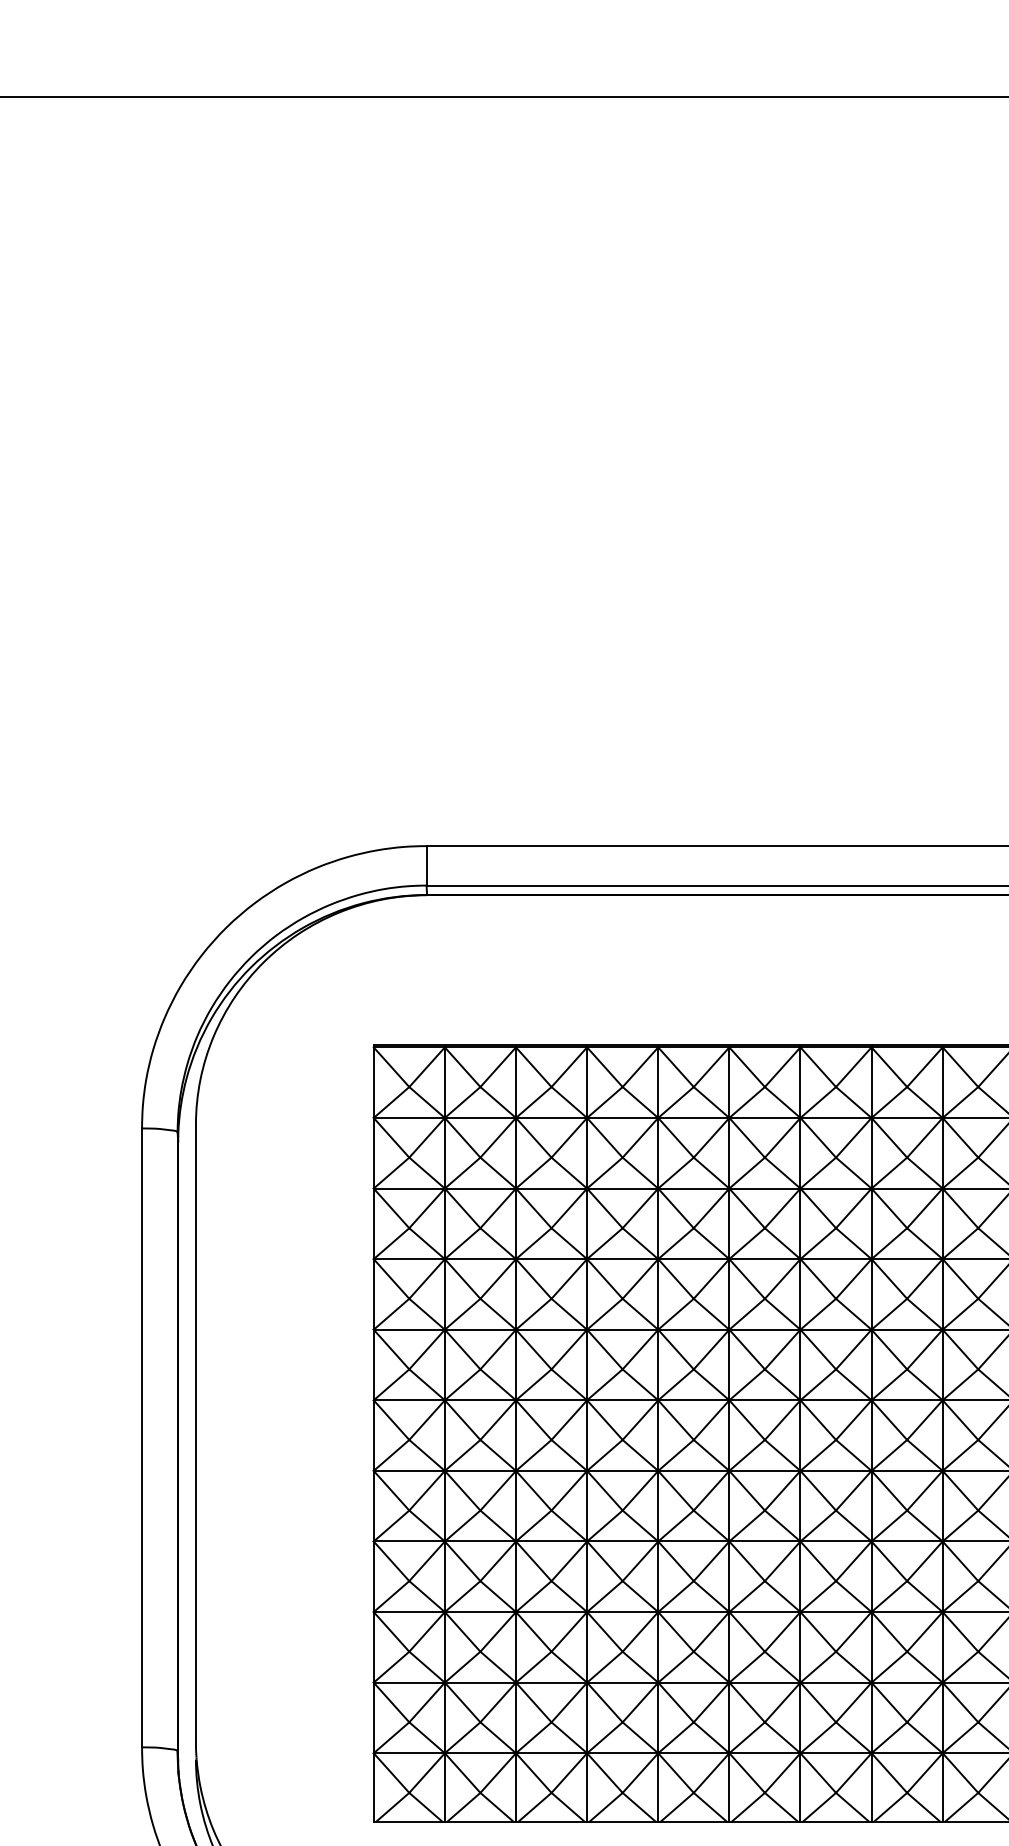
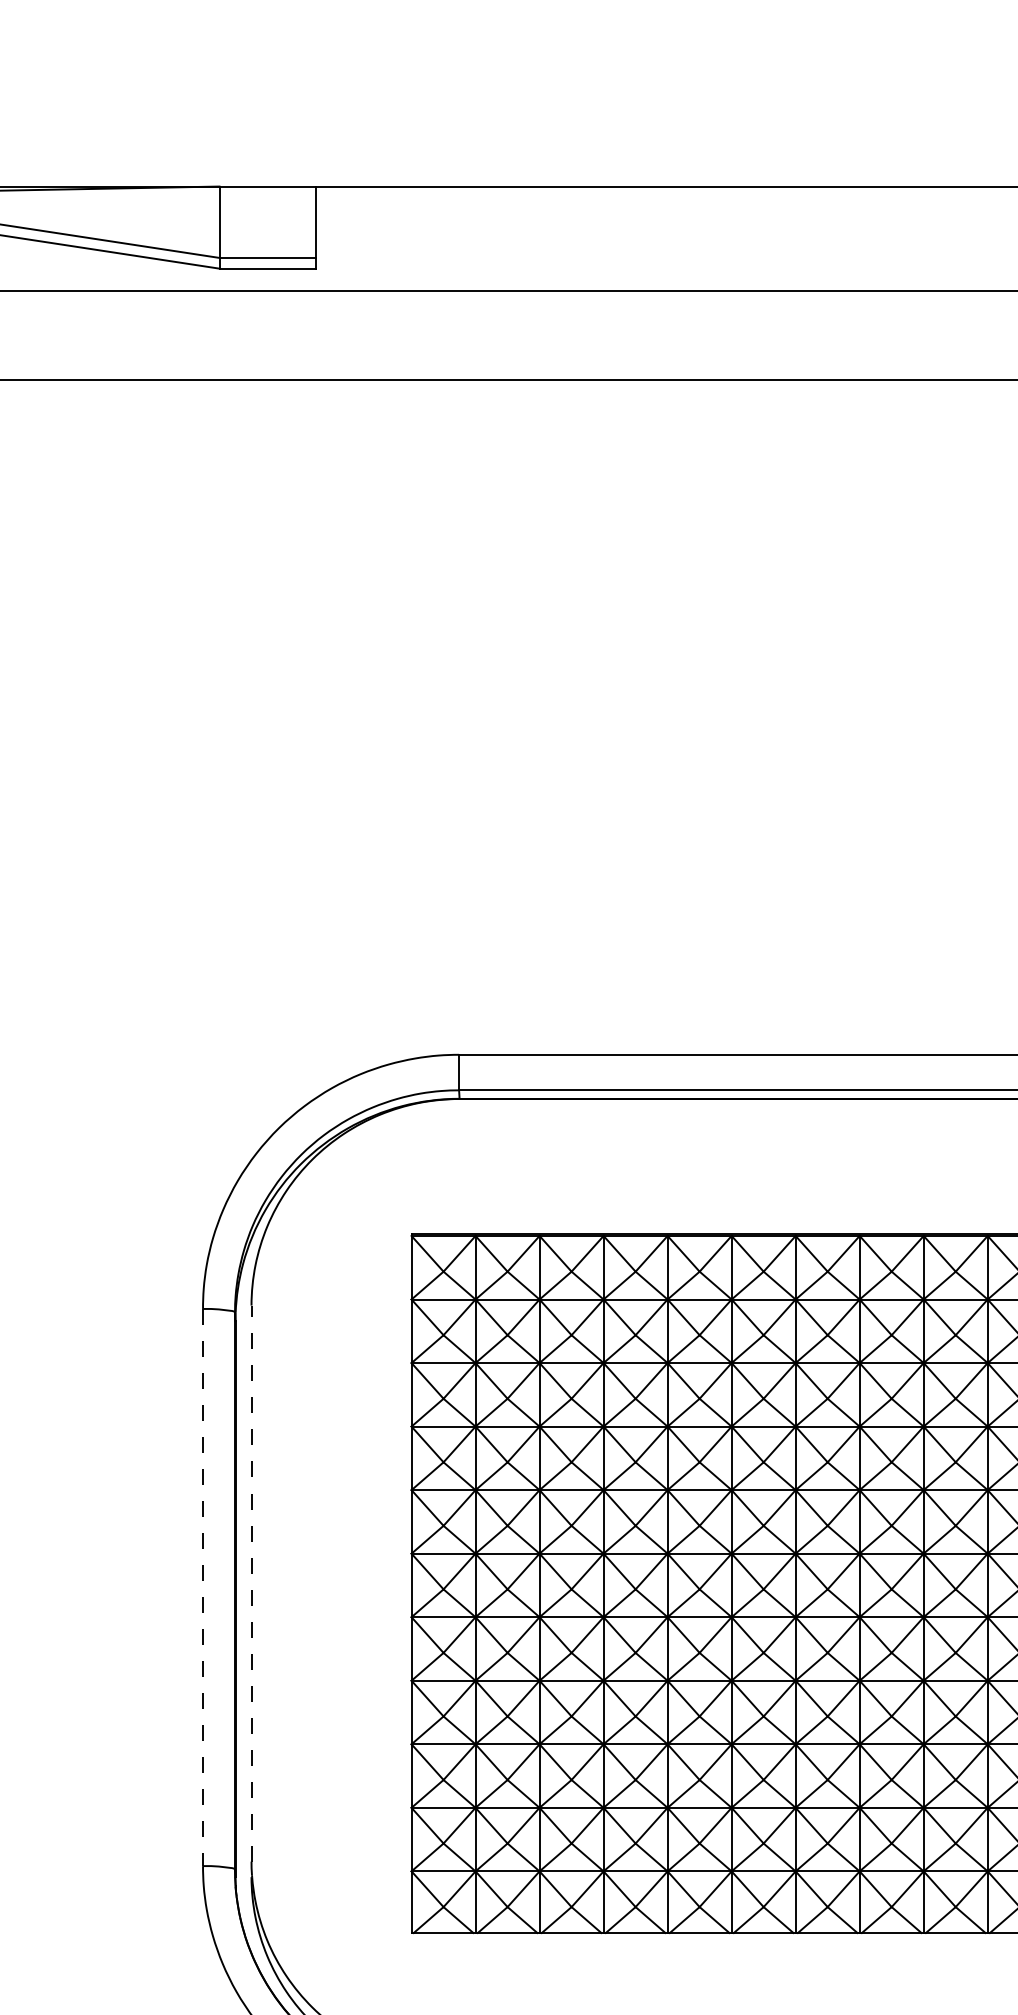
line: (195, 1433) -> (251, 1583), solid -> dashed
line: (142, 1437) -> (203, 1587), solid -> dashed

